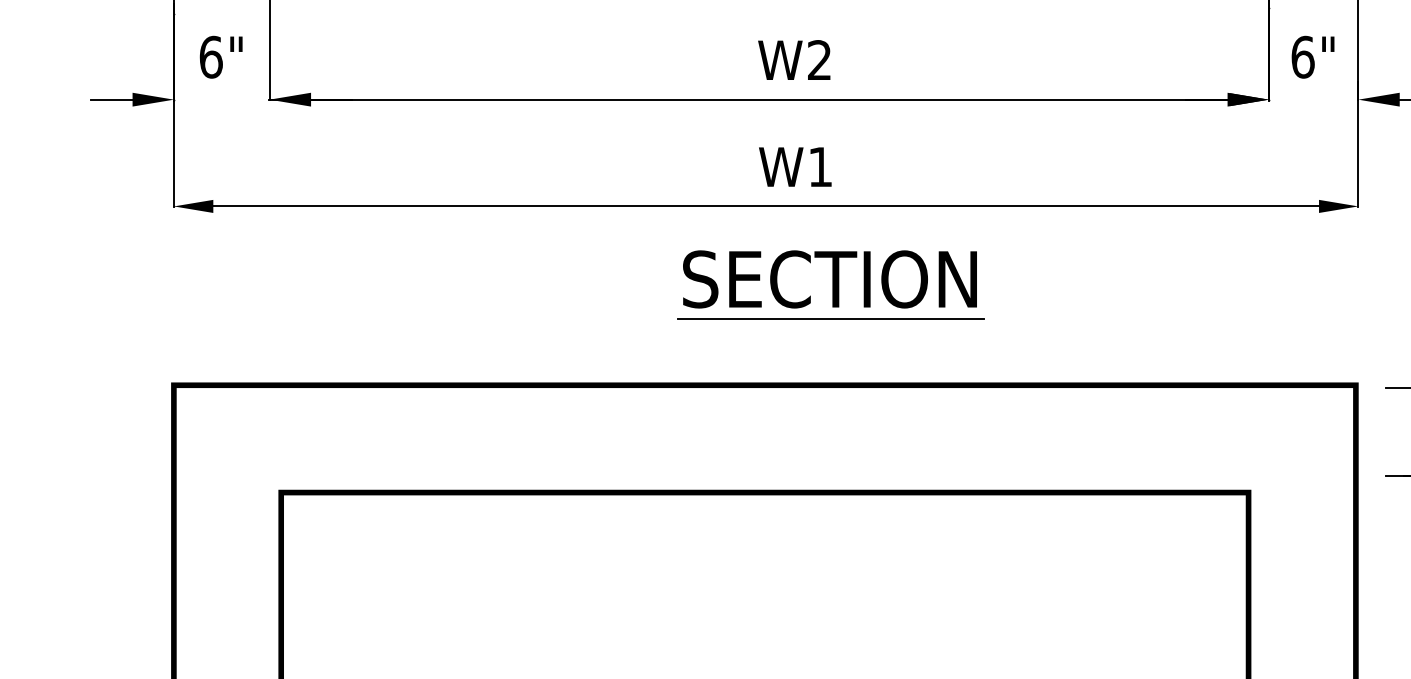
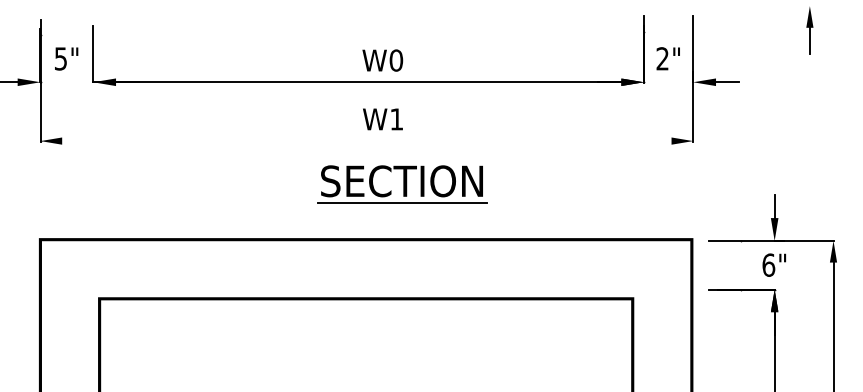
text: (210, 56) -> (60, 58), 6" -> 5"
text: (1302, 56) -> (662, 58), 6" -> 2"
text: (819, 60) -> (396, 60), W2 -> W0
line: (765, 207) -> (366, 141), removed

